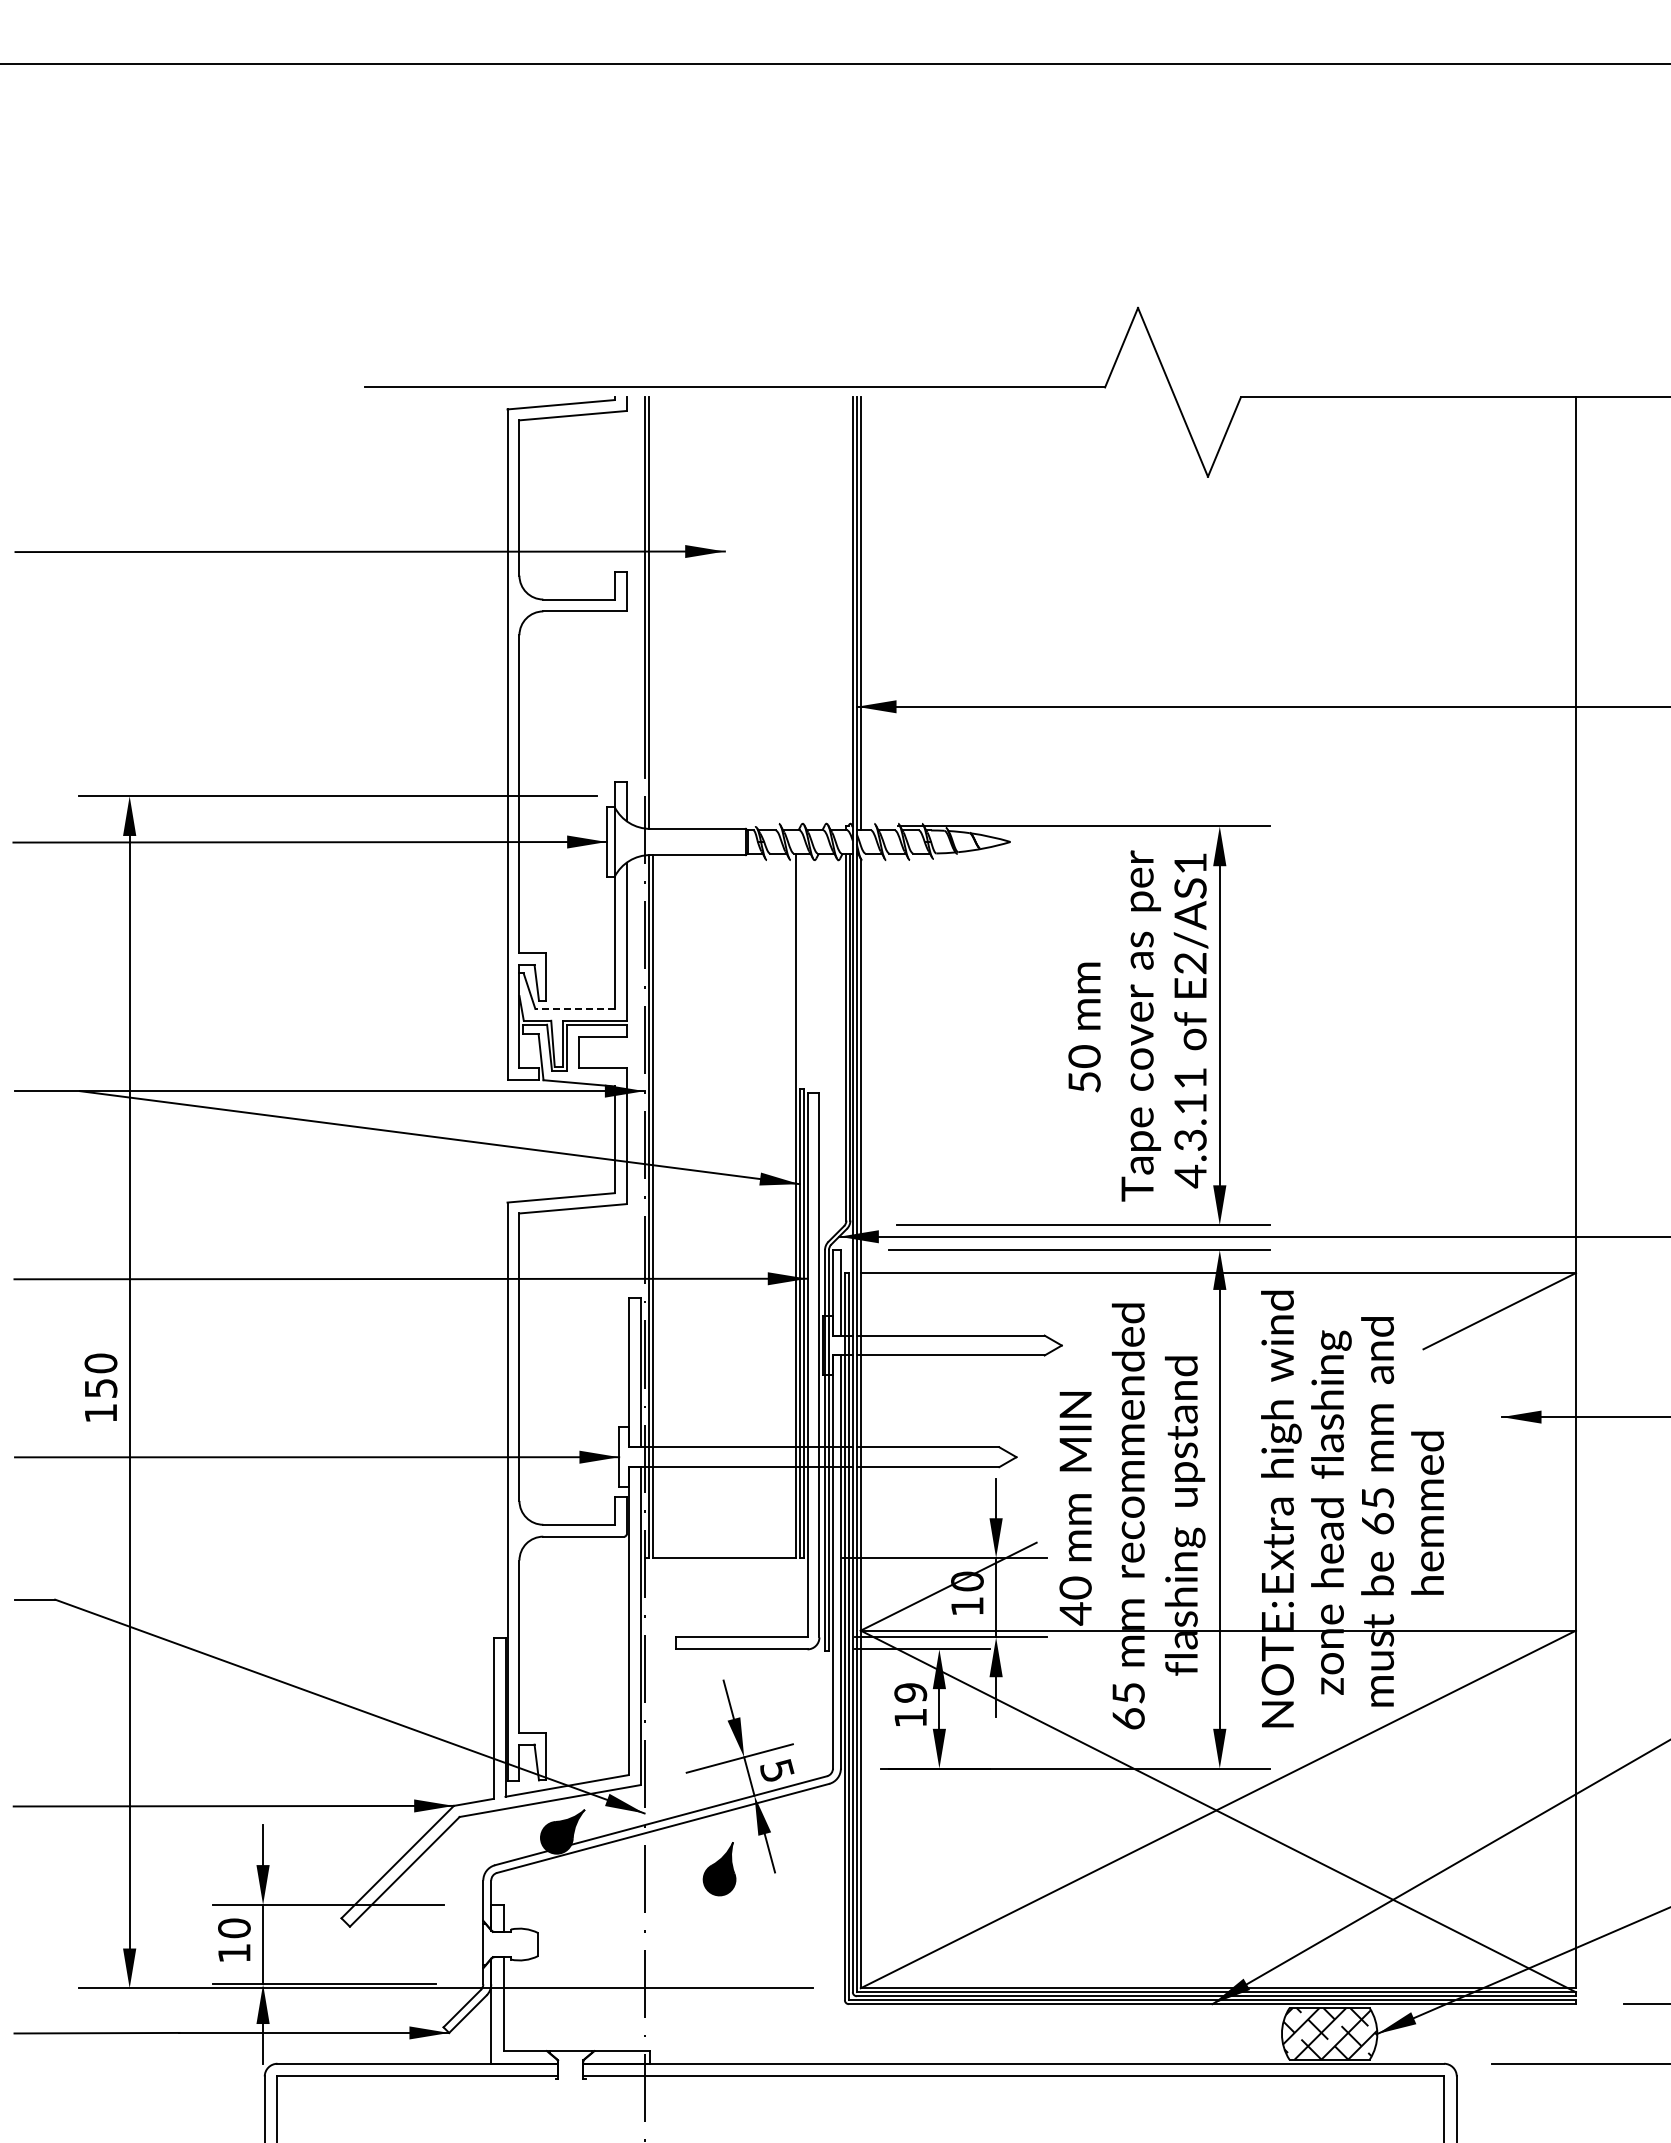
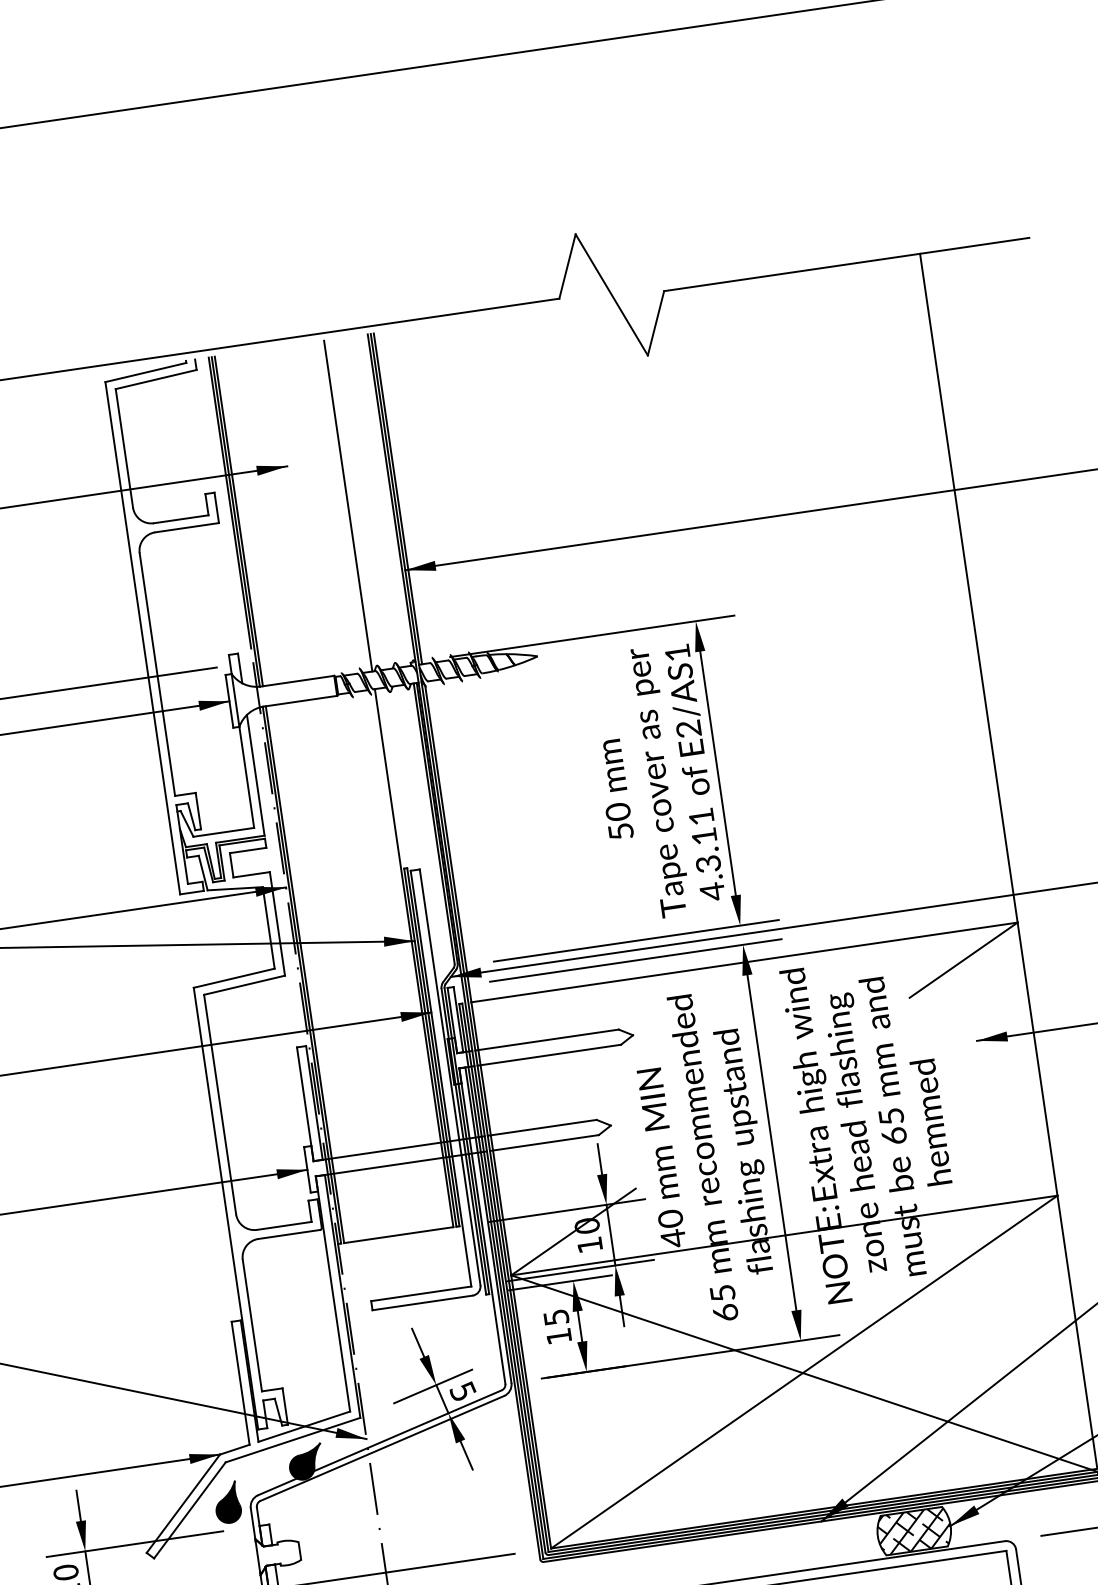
line: (652, 612) -> (238, 521), added
line: (795, 613) -> (348, 505), added
line: (575, 1008) -> (224, 832), dashed -> solid
text: (910, 1692) -> (556, 1317), 19 -> 15
part: (719, 1869) -> (227, 1503), moved

